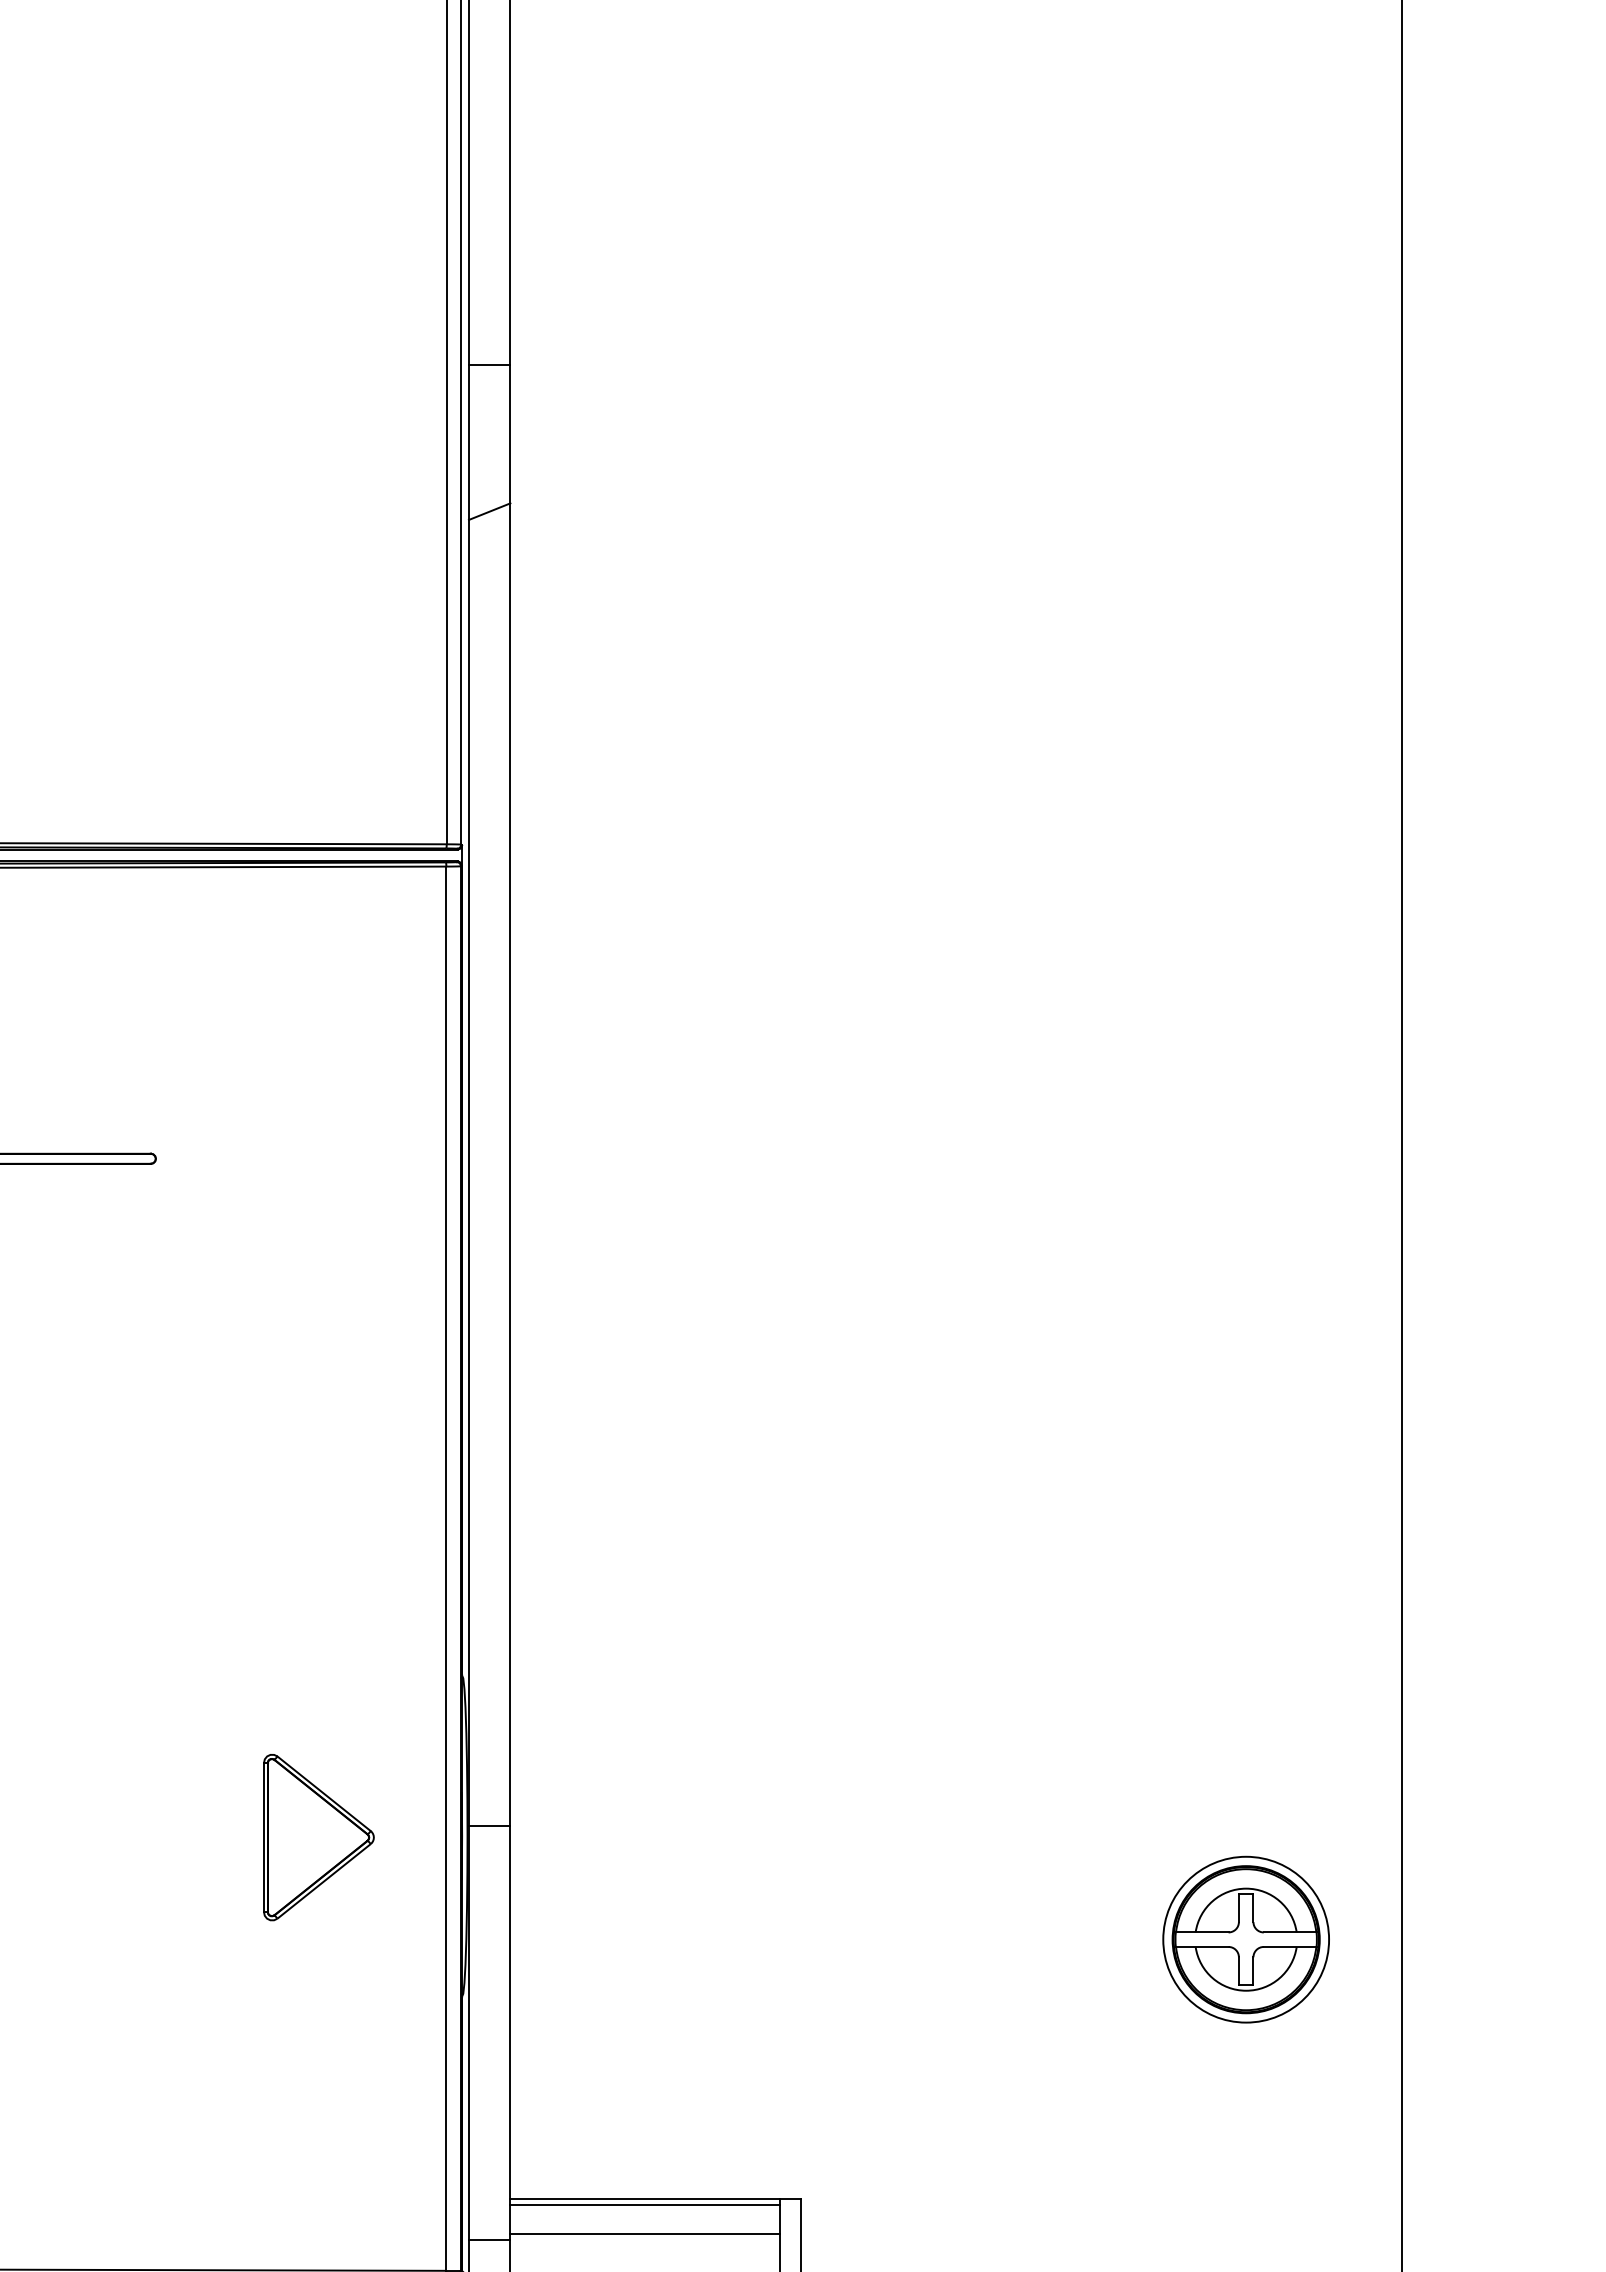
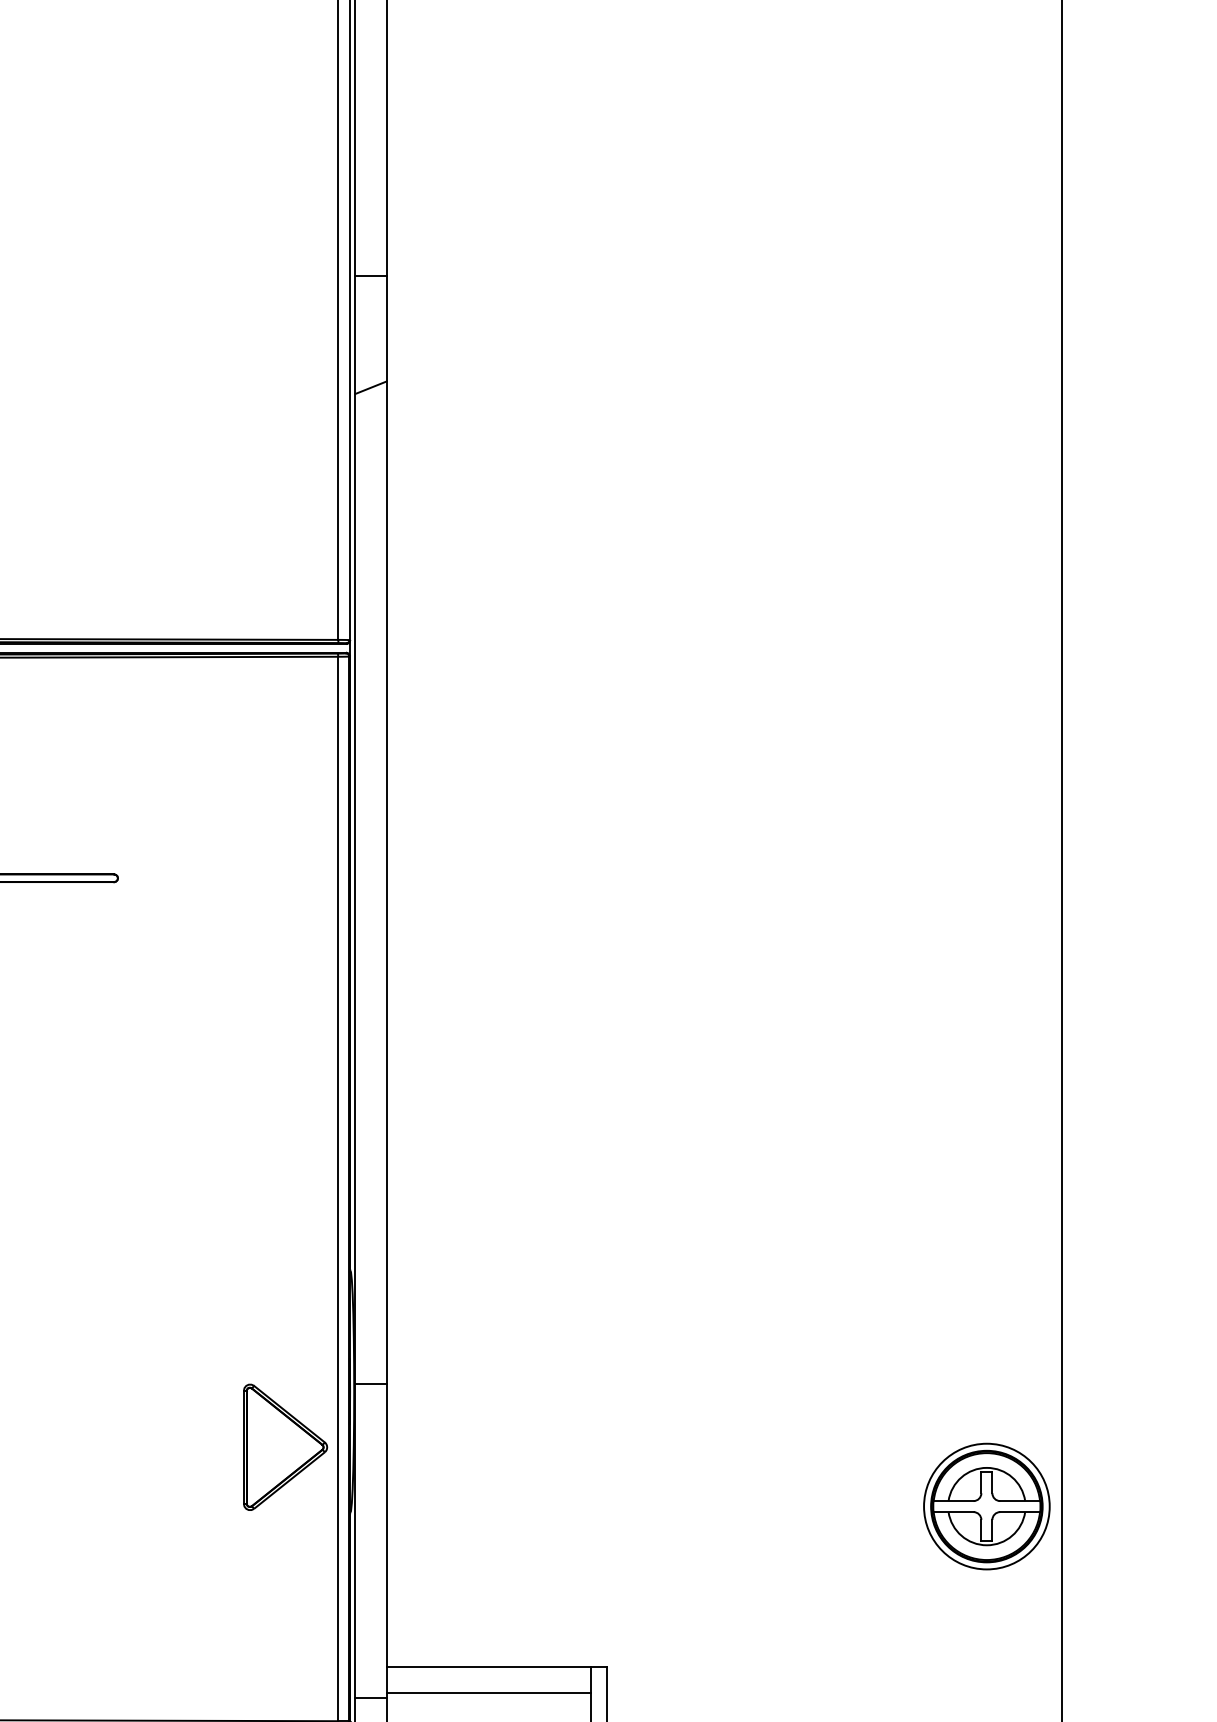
part: (318, 1837) -> (285, 1447), moved
part: (1245, 1939) -> (986, 1506), moved
line: (644, 2204) -> (488, 1670), removed

